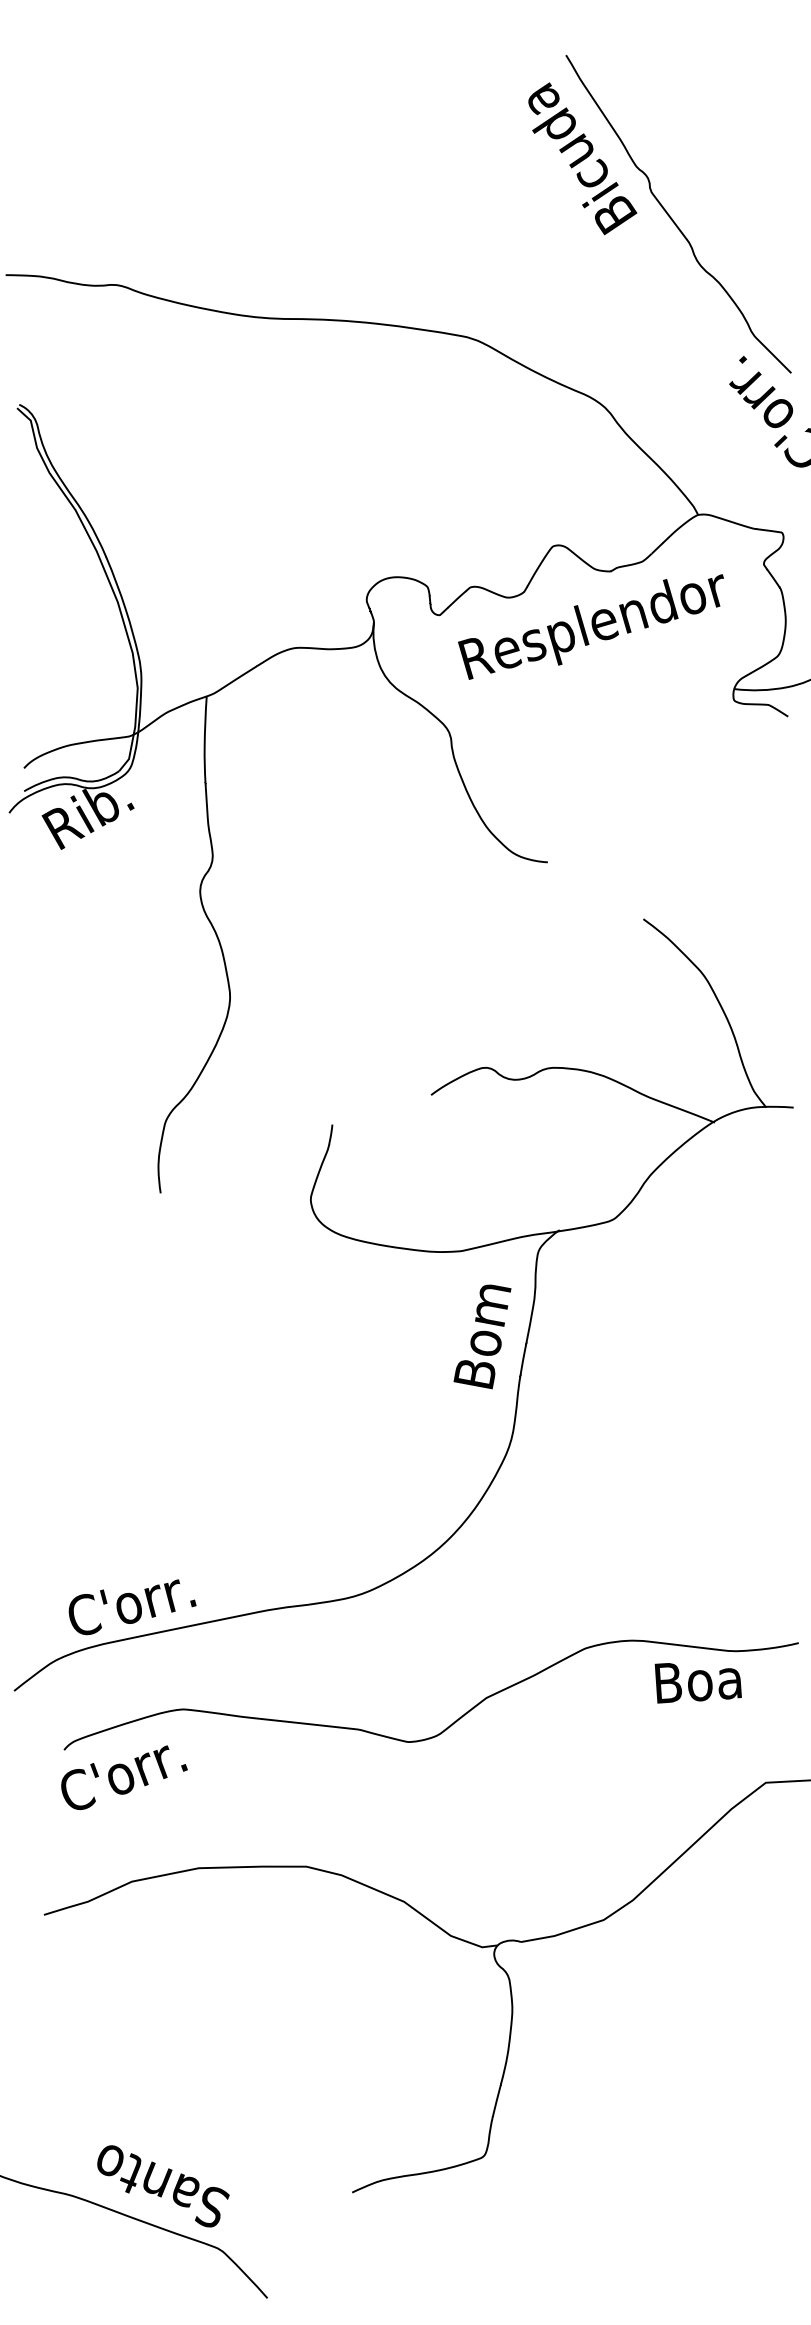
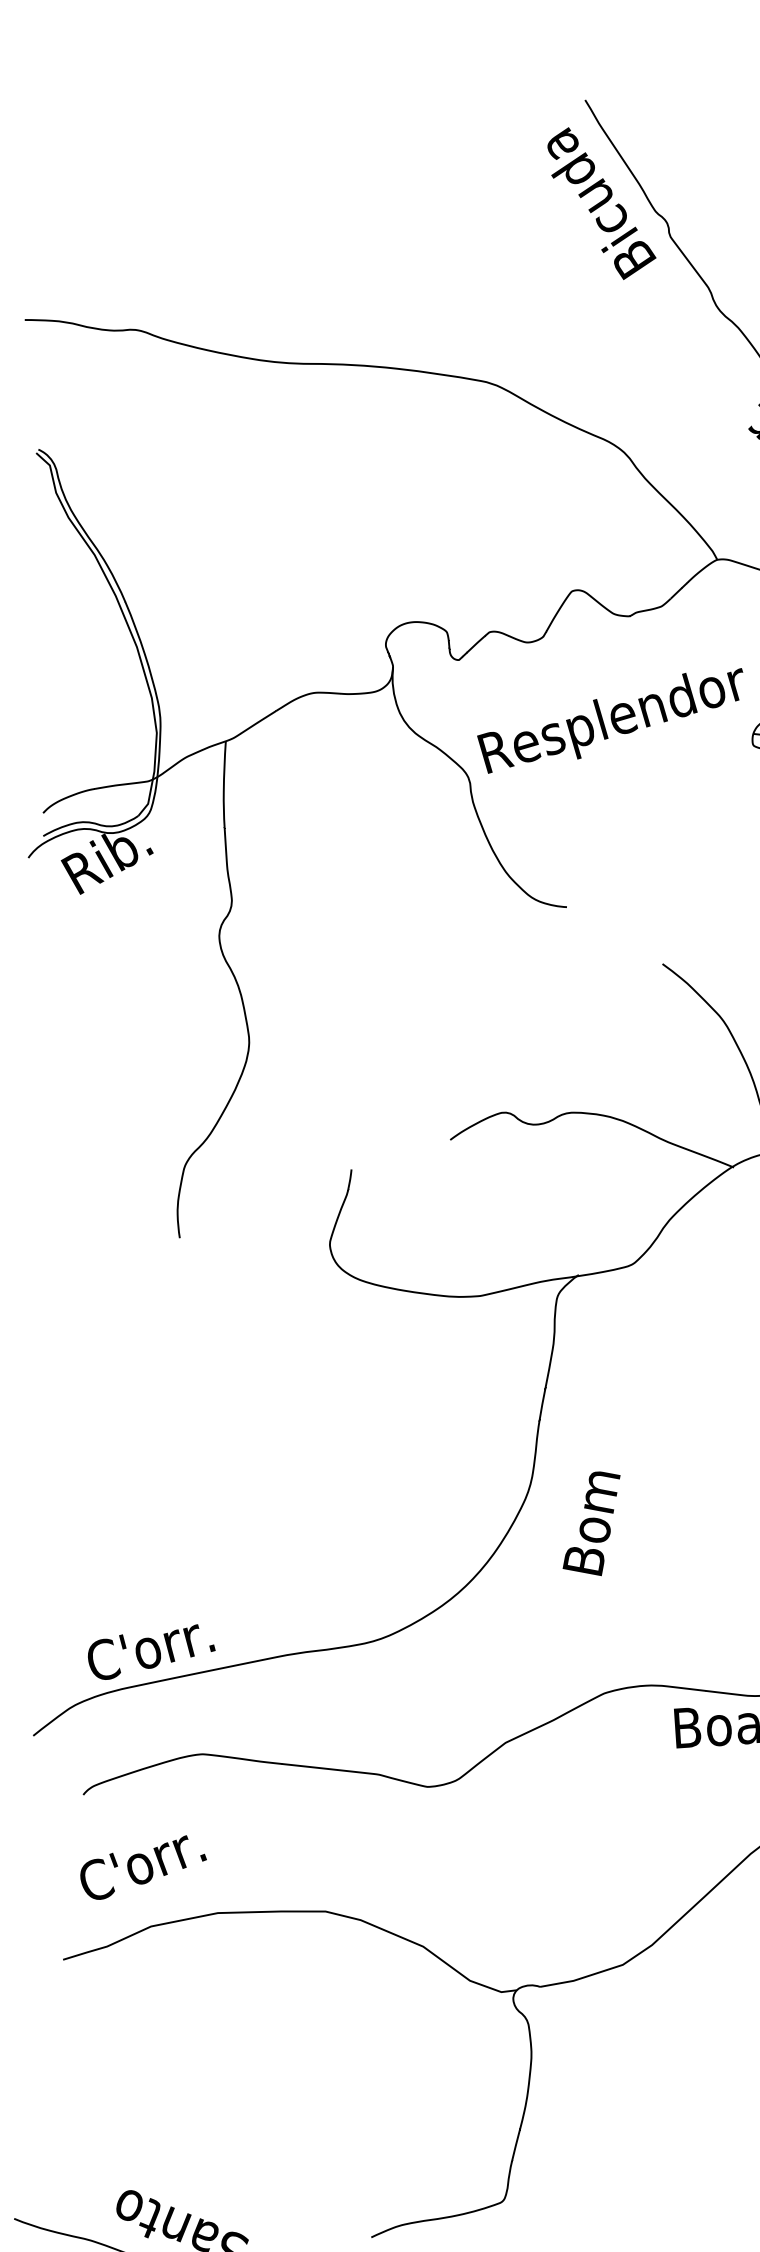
text: (590, 626) -> (609, 720), moved
text: (482, 1336) -> (591, 1523), moved
text: (124, 1777) -> (143, 1867), moved

